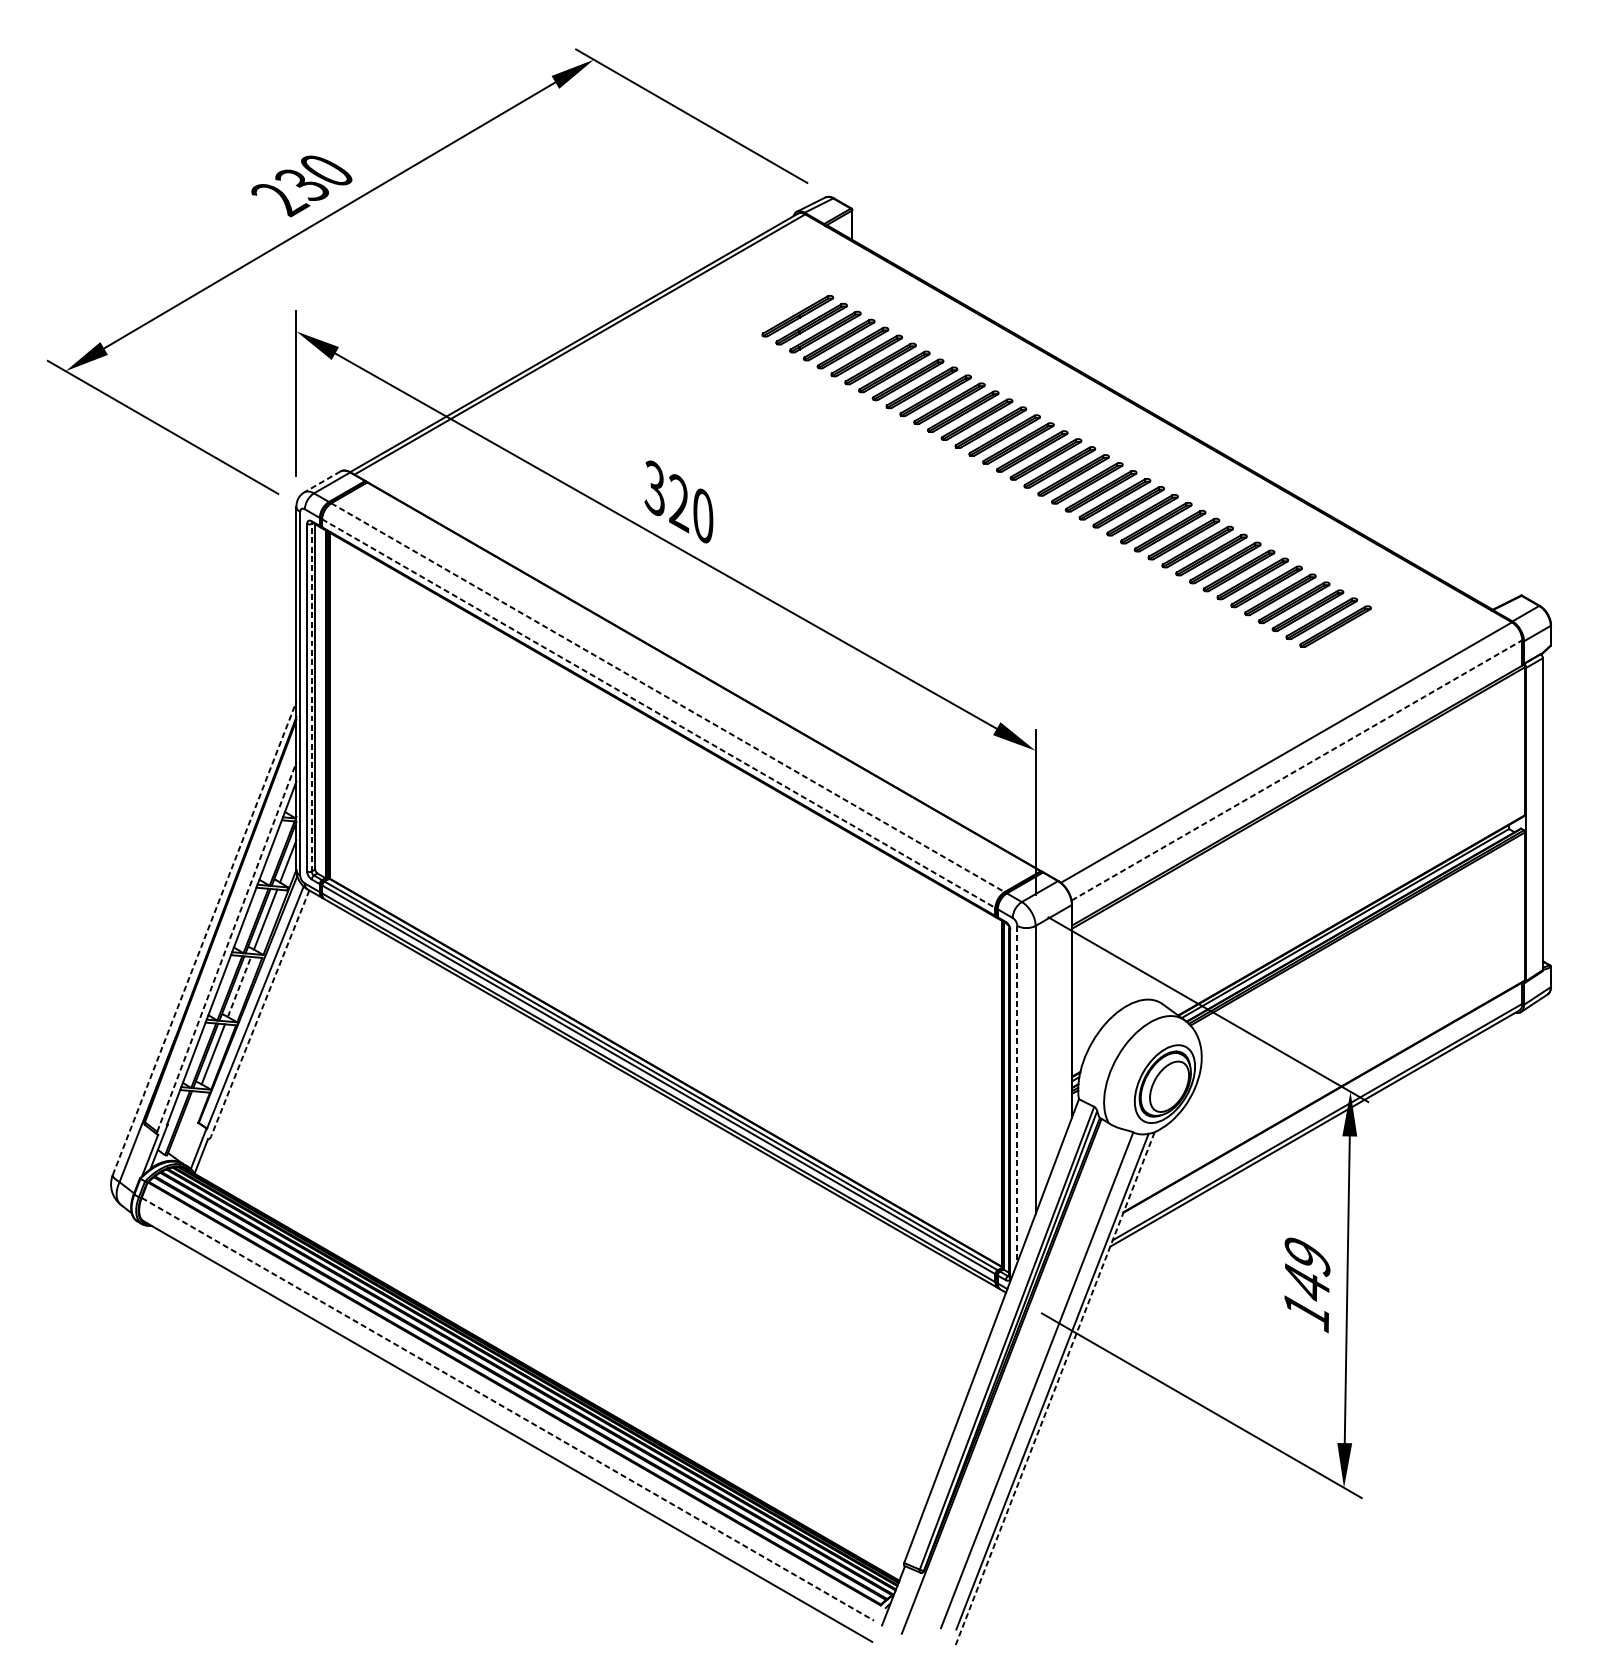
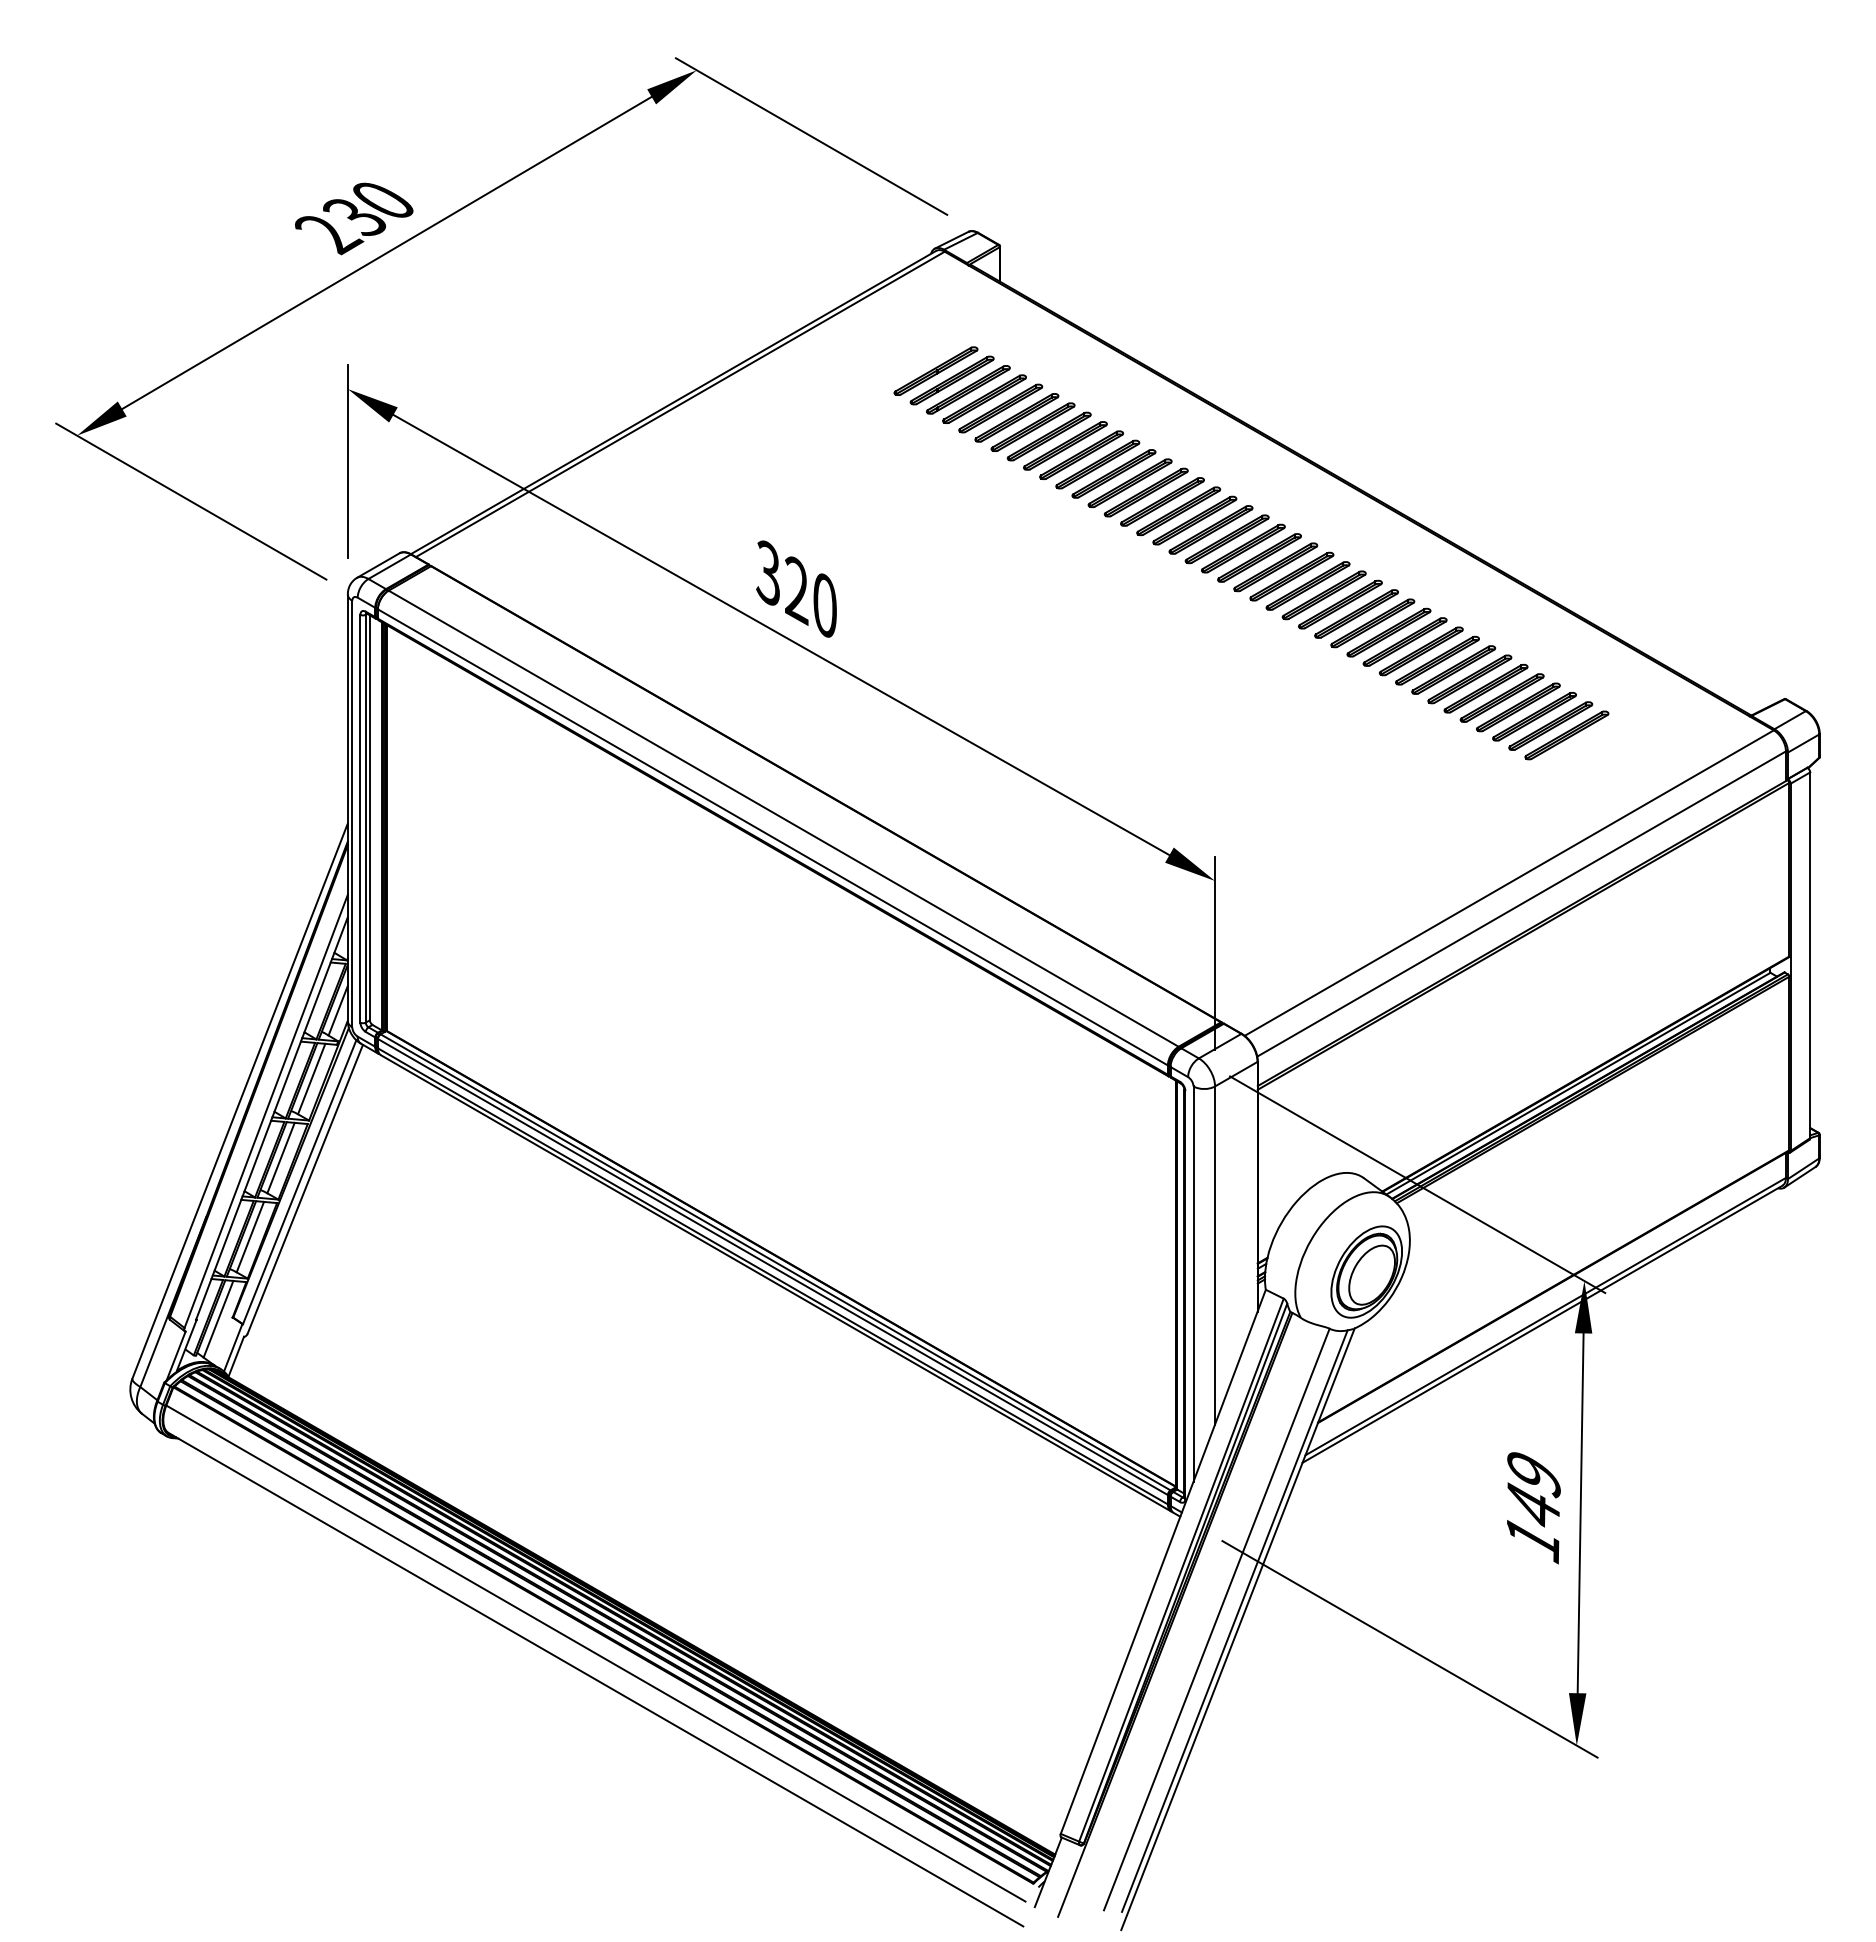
line: (322, 481) -> (378, 565), dashed -> solid
line: (311, 697) -> (365, 818), dashed -> solid
line: (668, 697) -> (784, 818), dashed -> solid
line: (659, 713) -> (773, 837), dashed -> solid
line: (1297, 769) -> (1522, 903), dashed -> solid
line: (204, 938) -> (240, 1101), dashed -> solid
line: (227, 947) -> (266, 1111), dashed -> solid
line: (239, 987) -> (281, 1158), dashed -> solid
line: (260, 1013) -> (305, 1189), dashed -> solid
line: (1017, 1094) -> (1193, 1284), dashed -> solid
line: (186, 1123) -> (218, 1318), added
line: (1054, 1388) -> (1237, 1629), dashed -> solid
line: (508, 1409) -> (596, 1653), dashed -> solid

